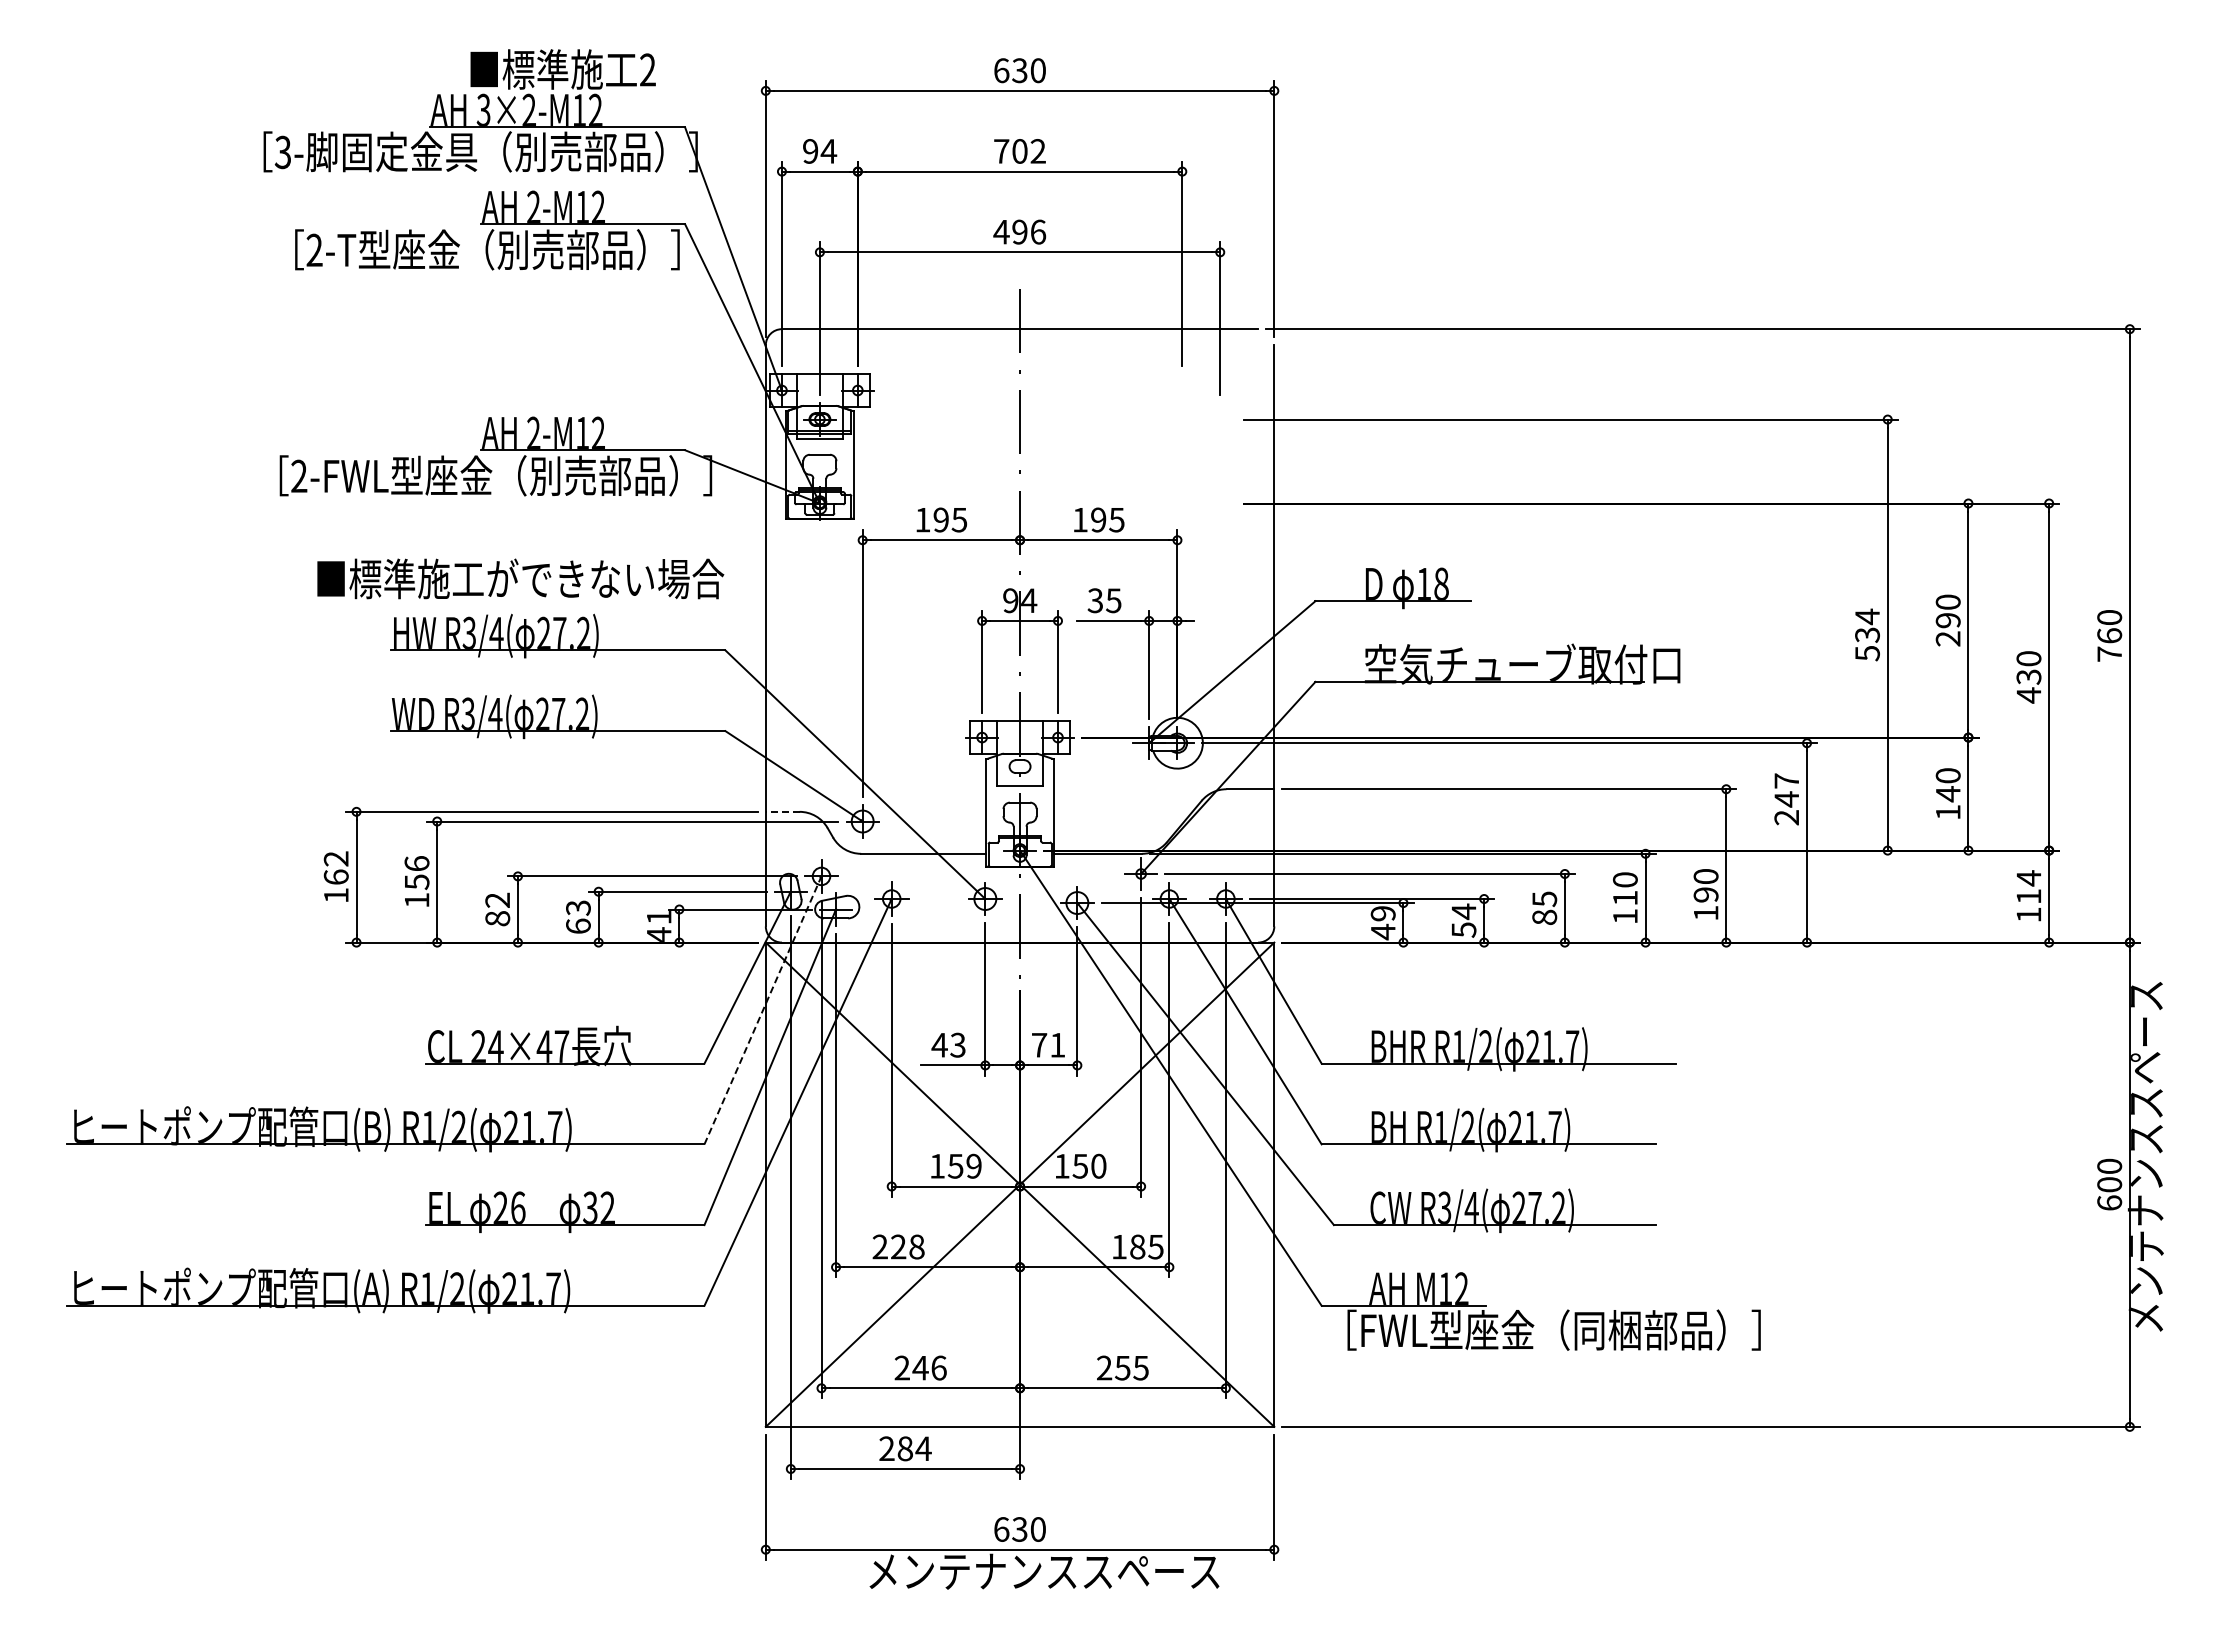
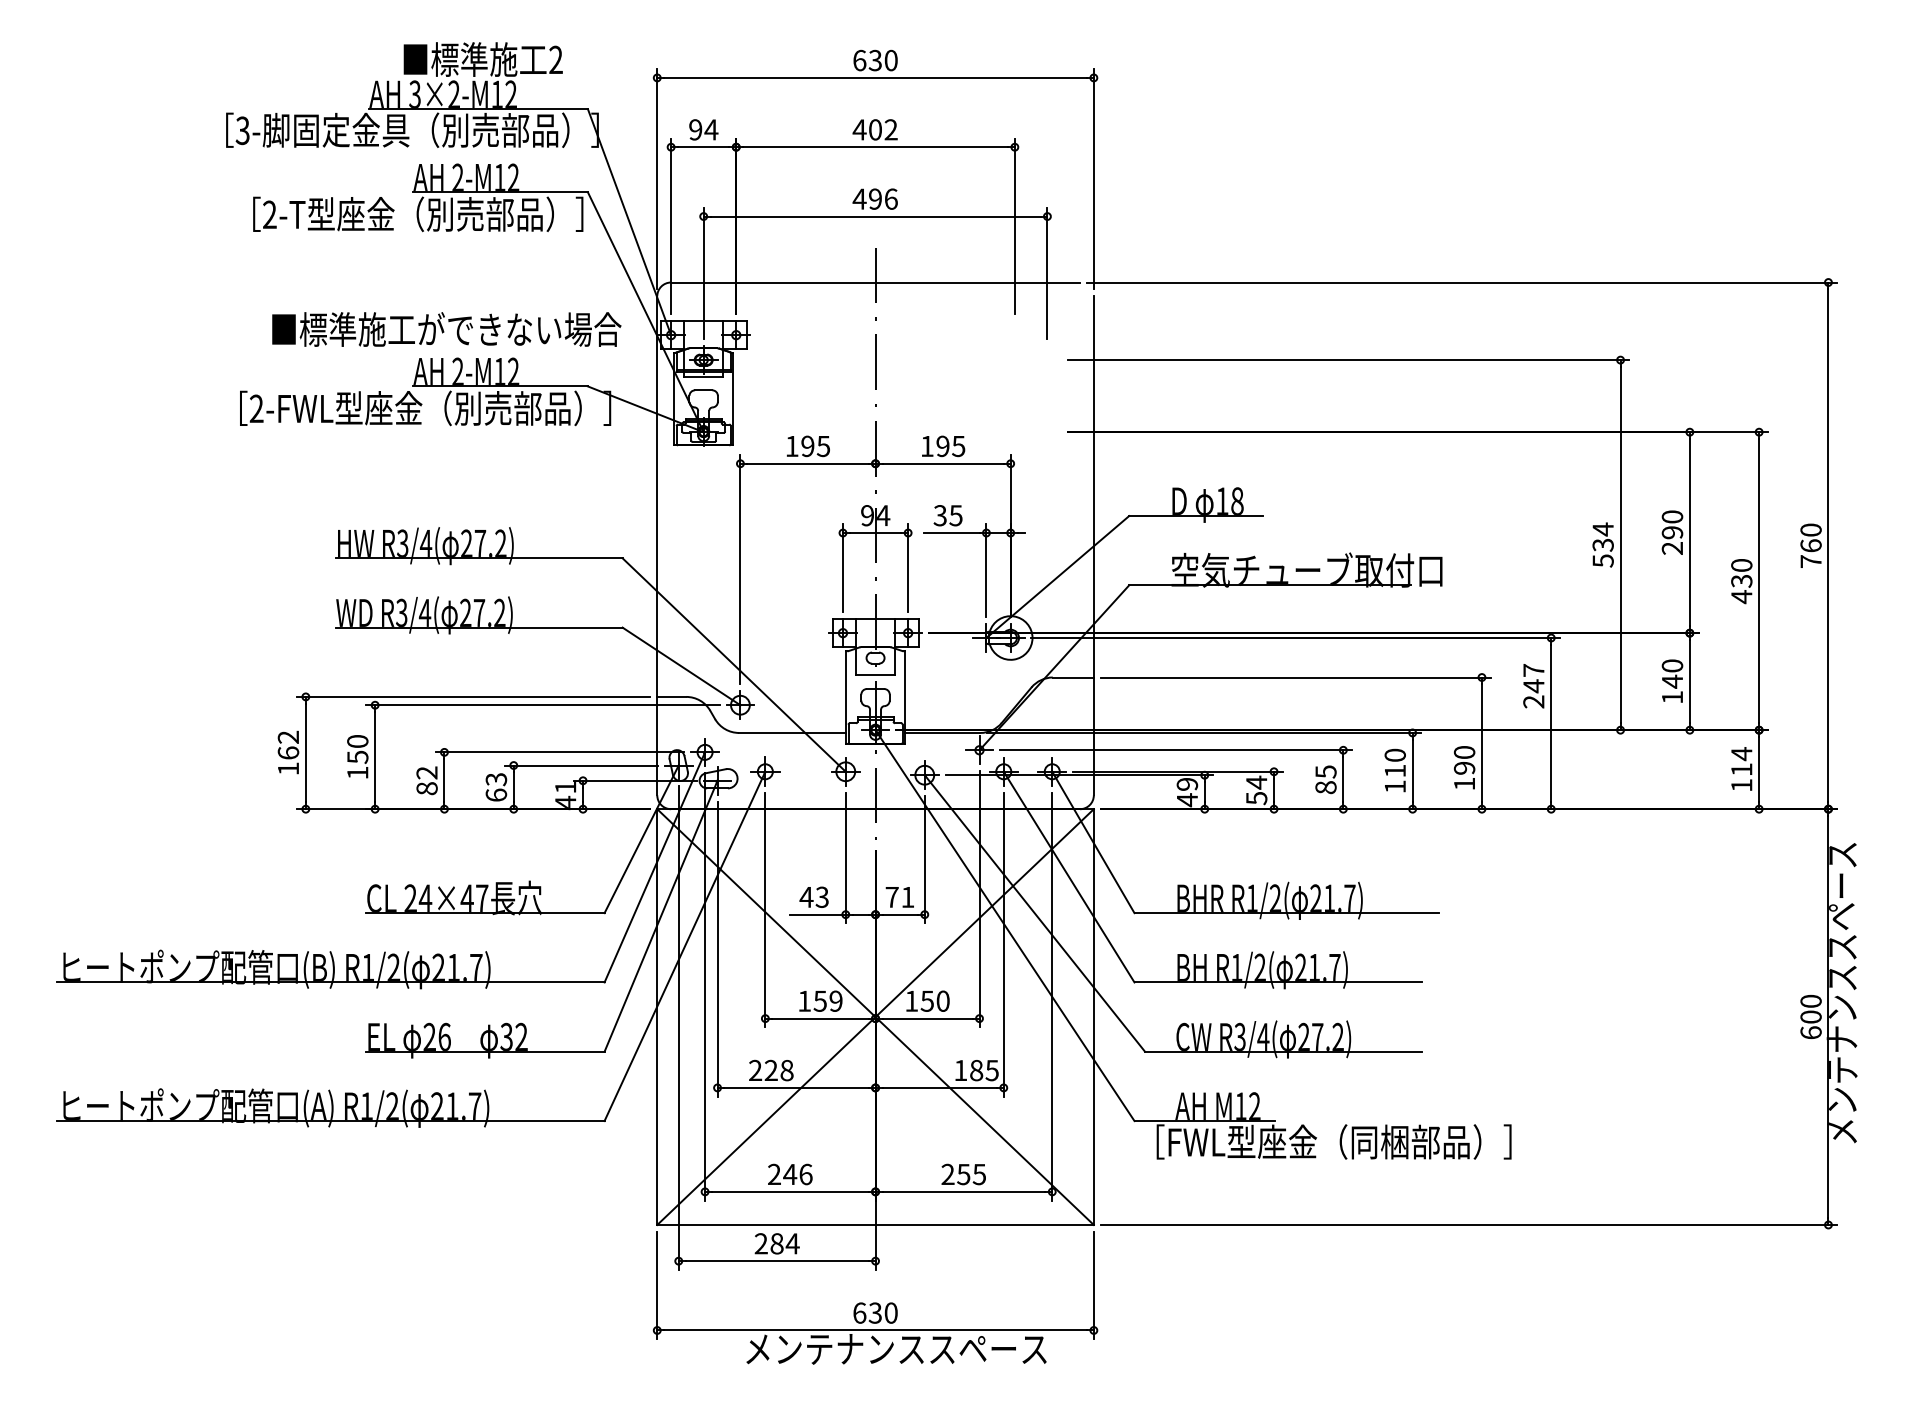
text: (1001, 151) -> (859, 129), 702 -> 402
text: (520, 578) -> (446, 329), moved
line: (782, 811) -> (671, 696), dashed -> solid
text: (416, 863) -> (357, 741), 156 -> 150
line: (763, 1009) -> (655, 866), dashed -> solid

